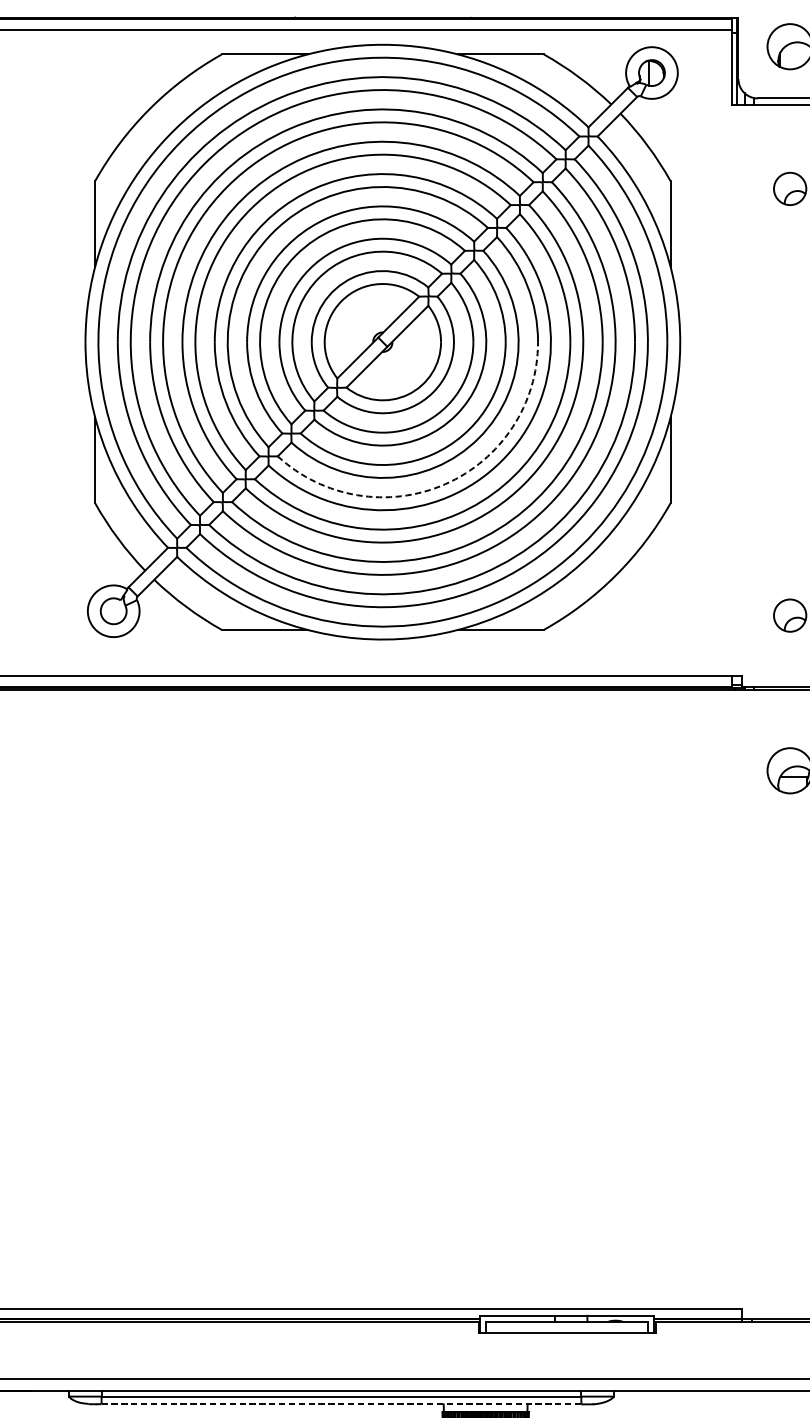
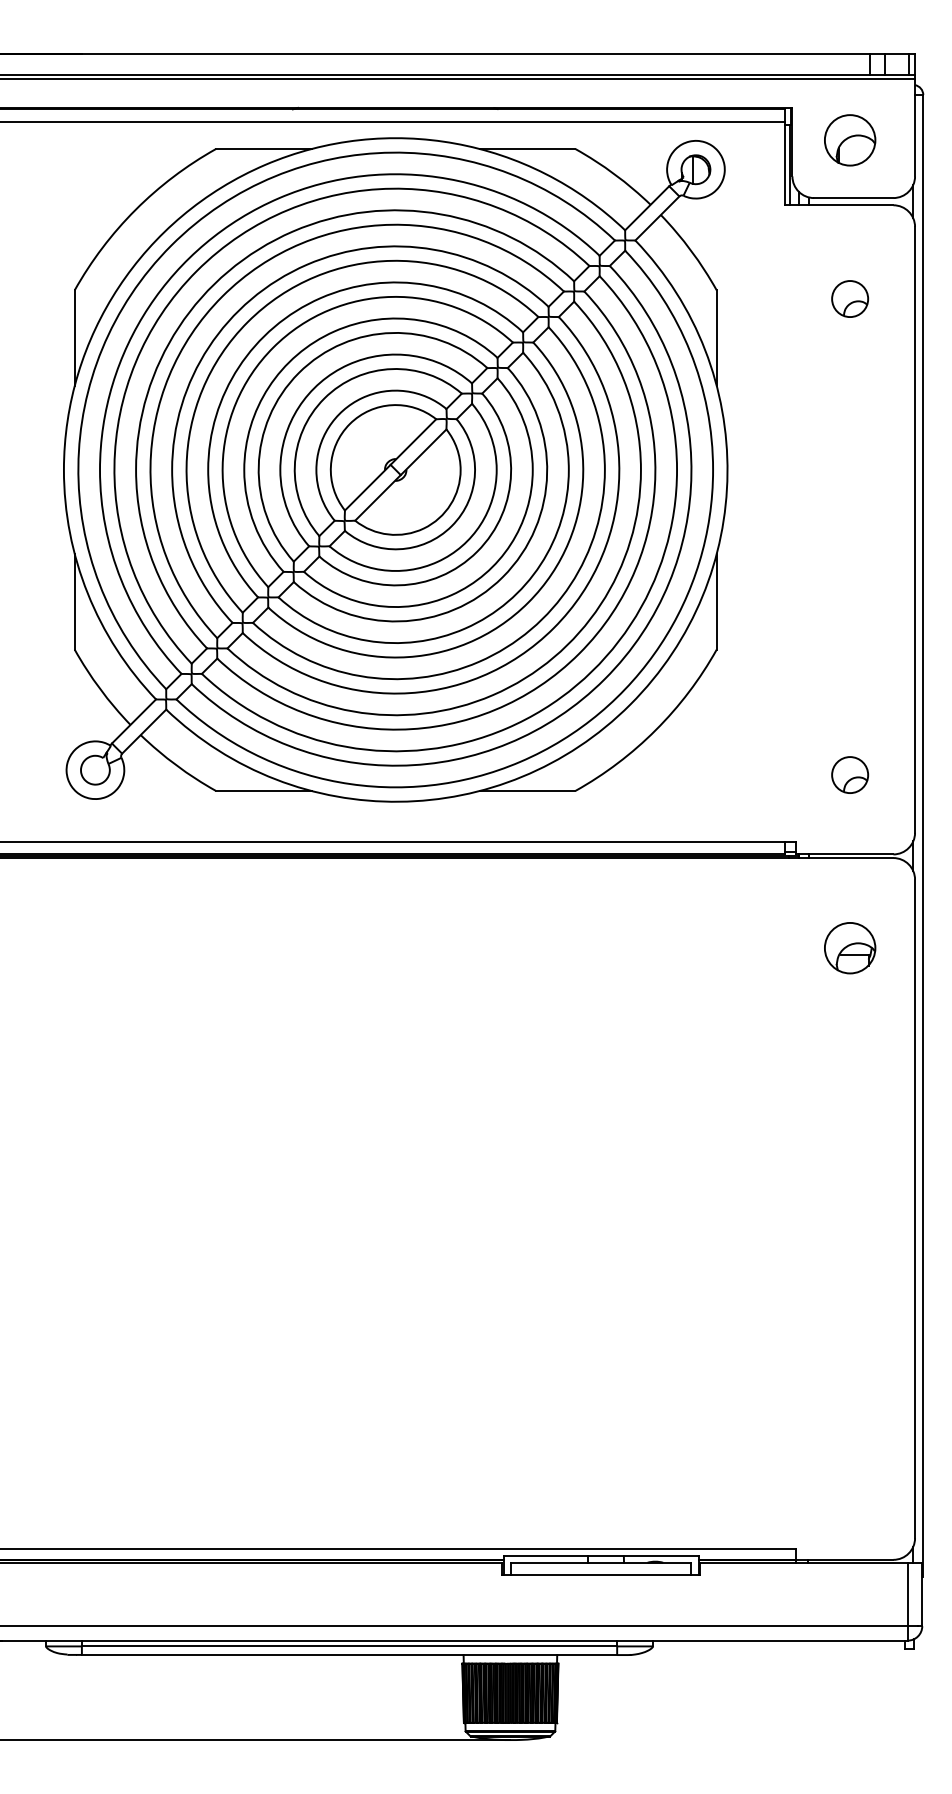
arc: (445, 484) -> (465, 628), dashed -> solid
line: (341, 1404) -> (349, 1655), dashed -> solid

